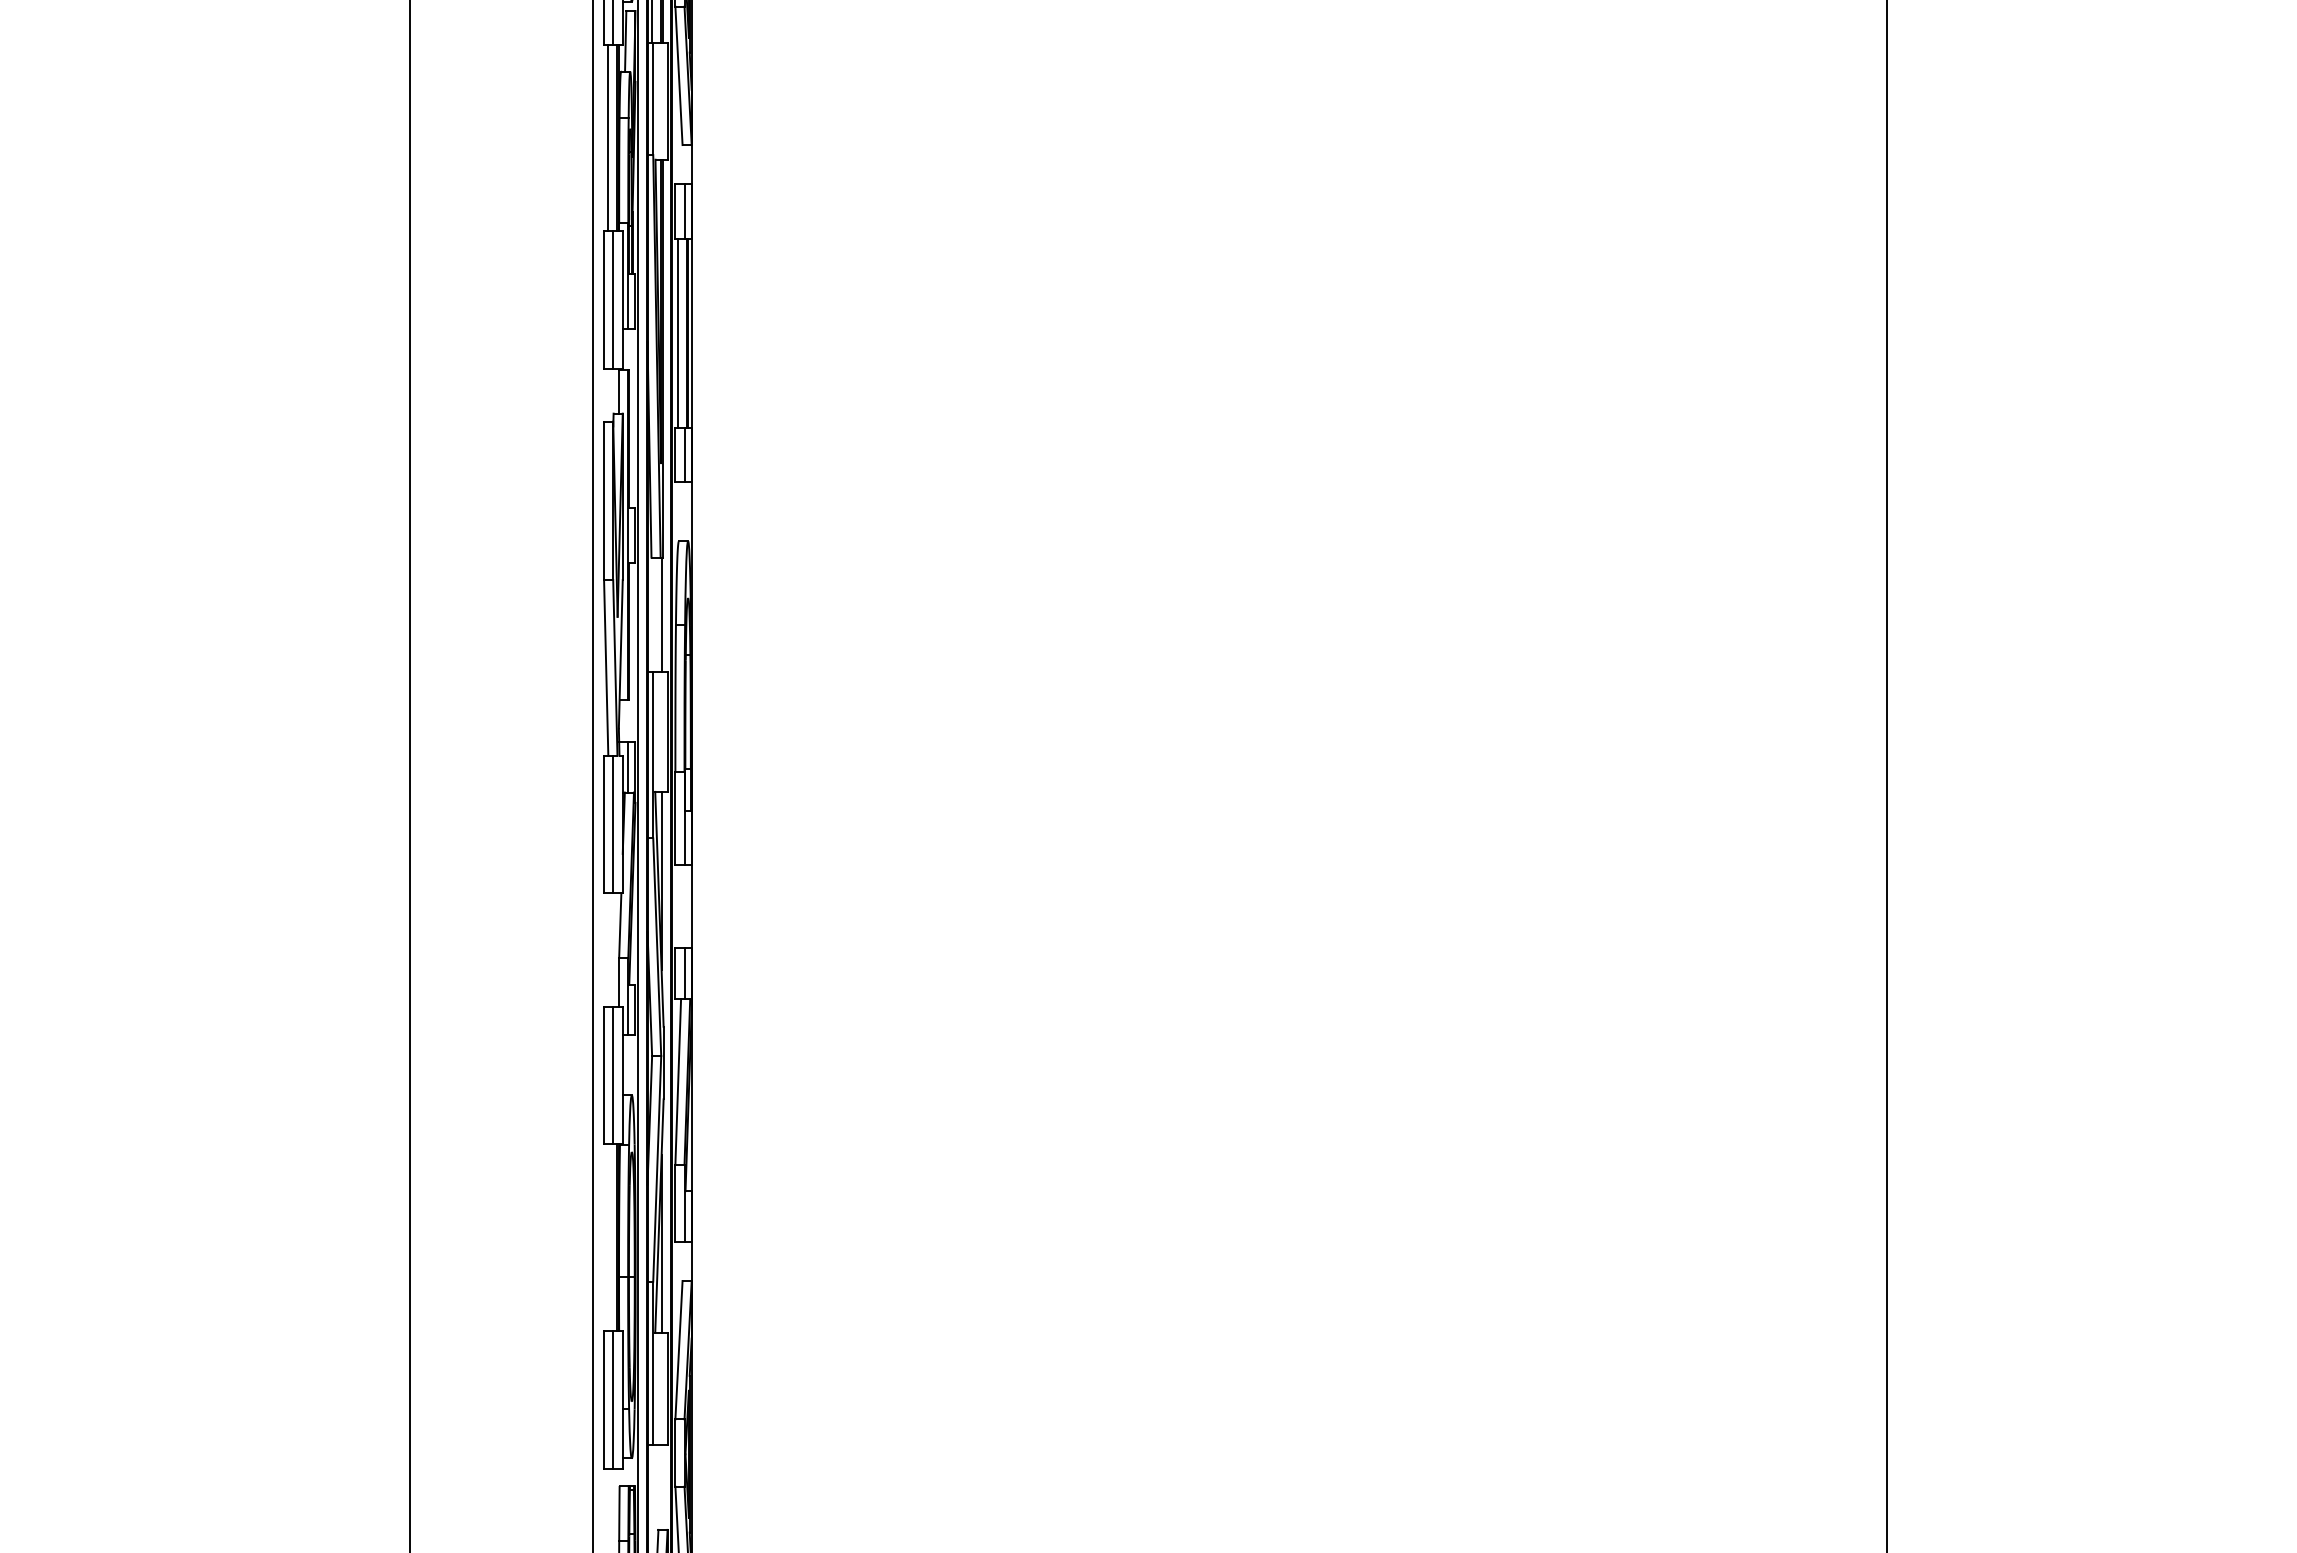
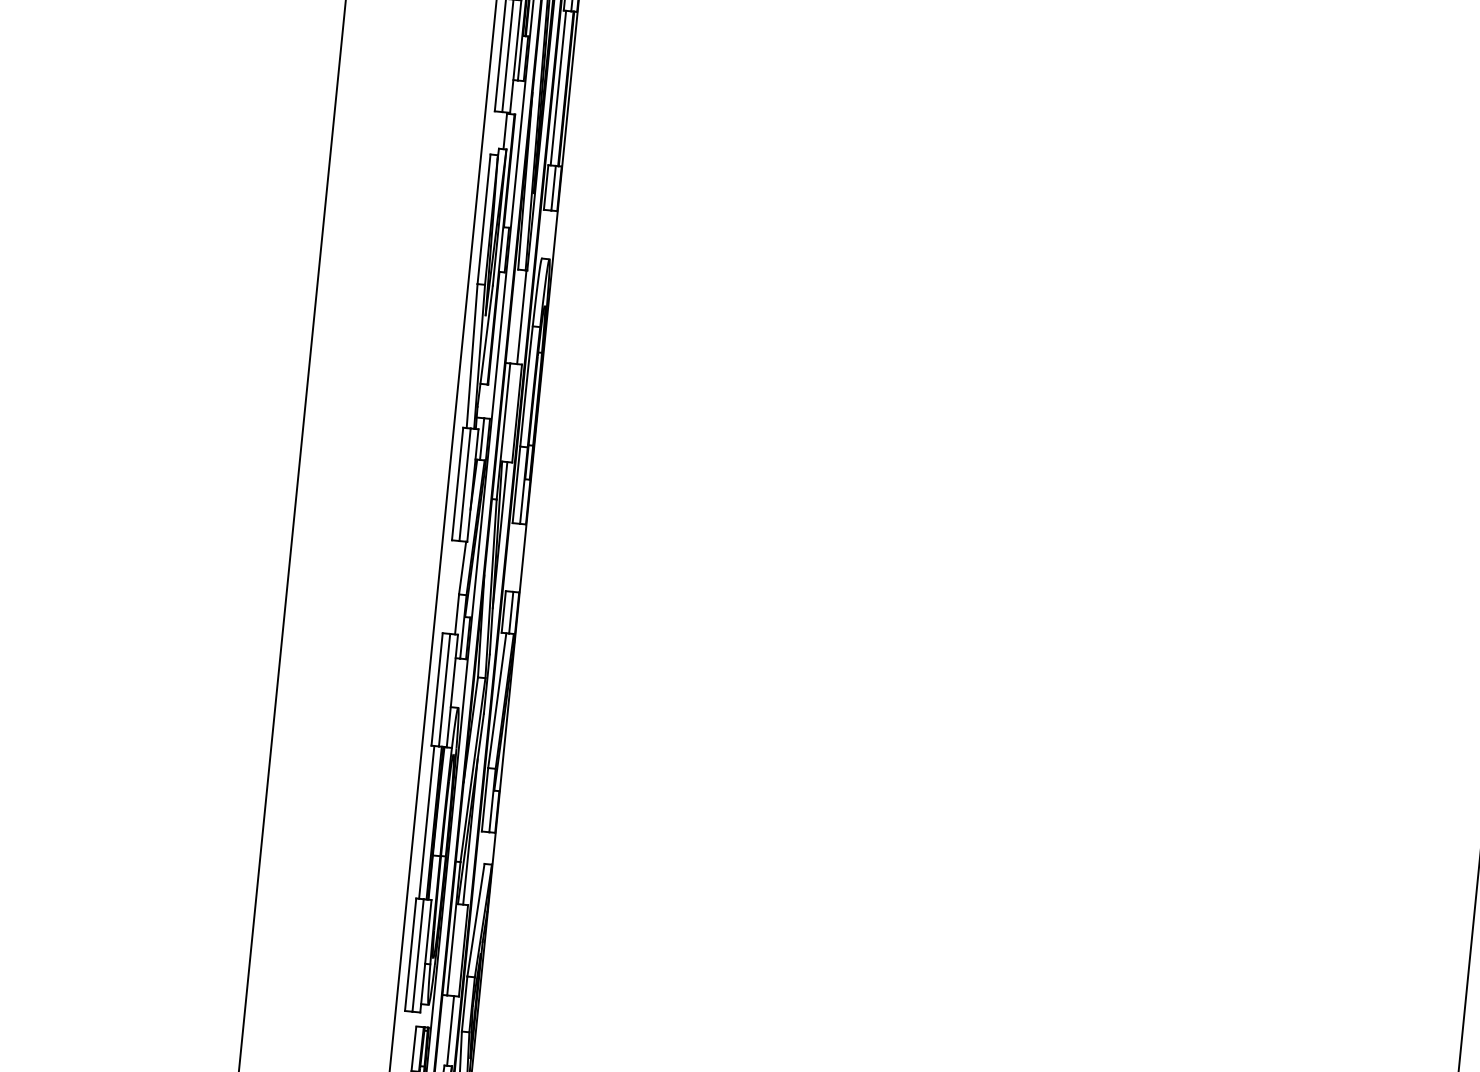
line: (607, 1237) -> (426, 822), added
line: (661, 1486) -> (450, 1030), added

